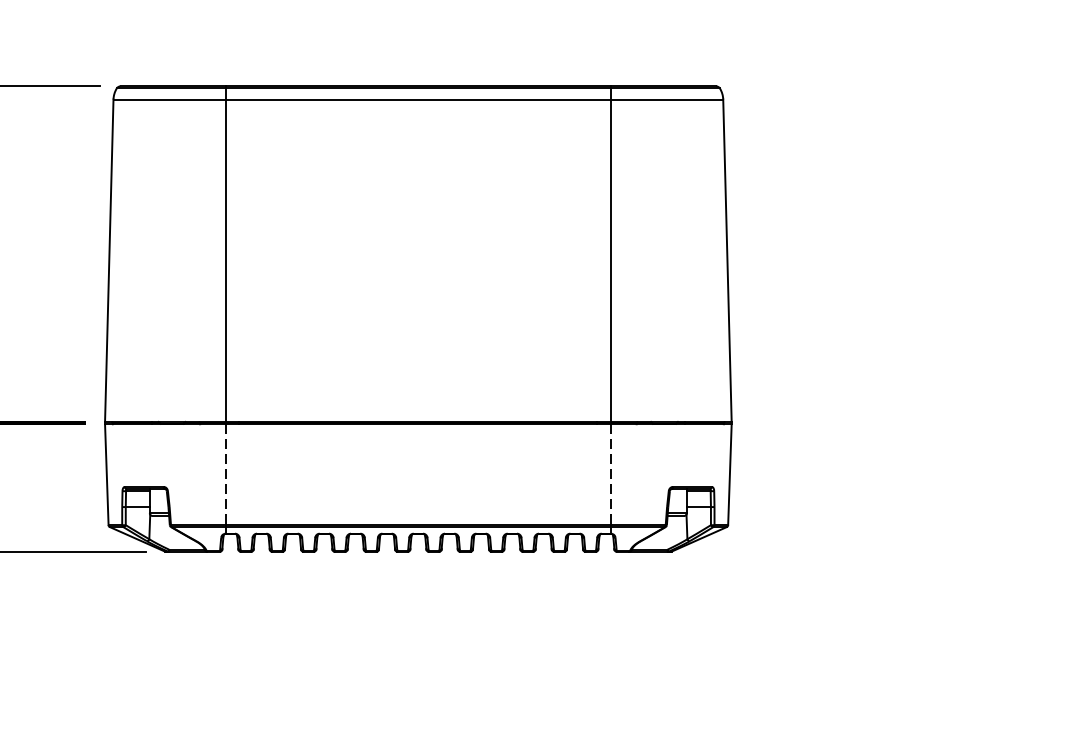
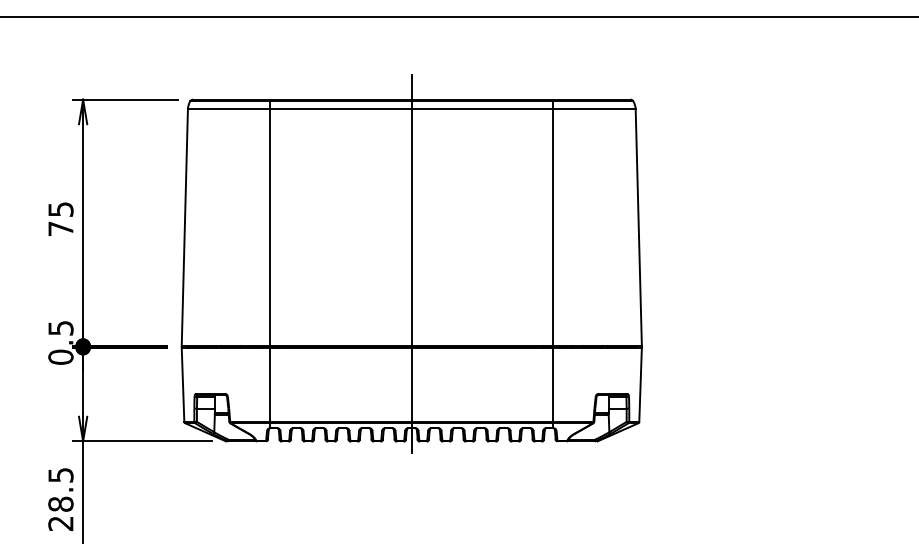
line: (417, 309) -> (411, 263), added
line: (225, 475) -> (270, 385), dashed -> solid
line: (611, 475) -> (553, 385), dashed -> solid

